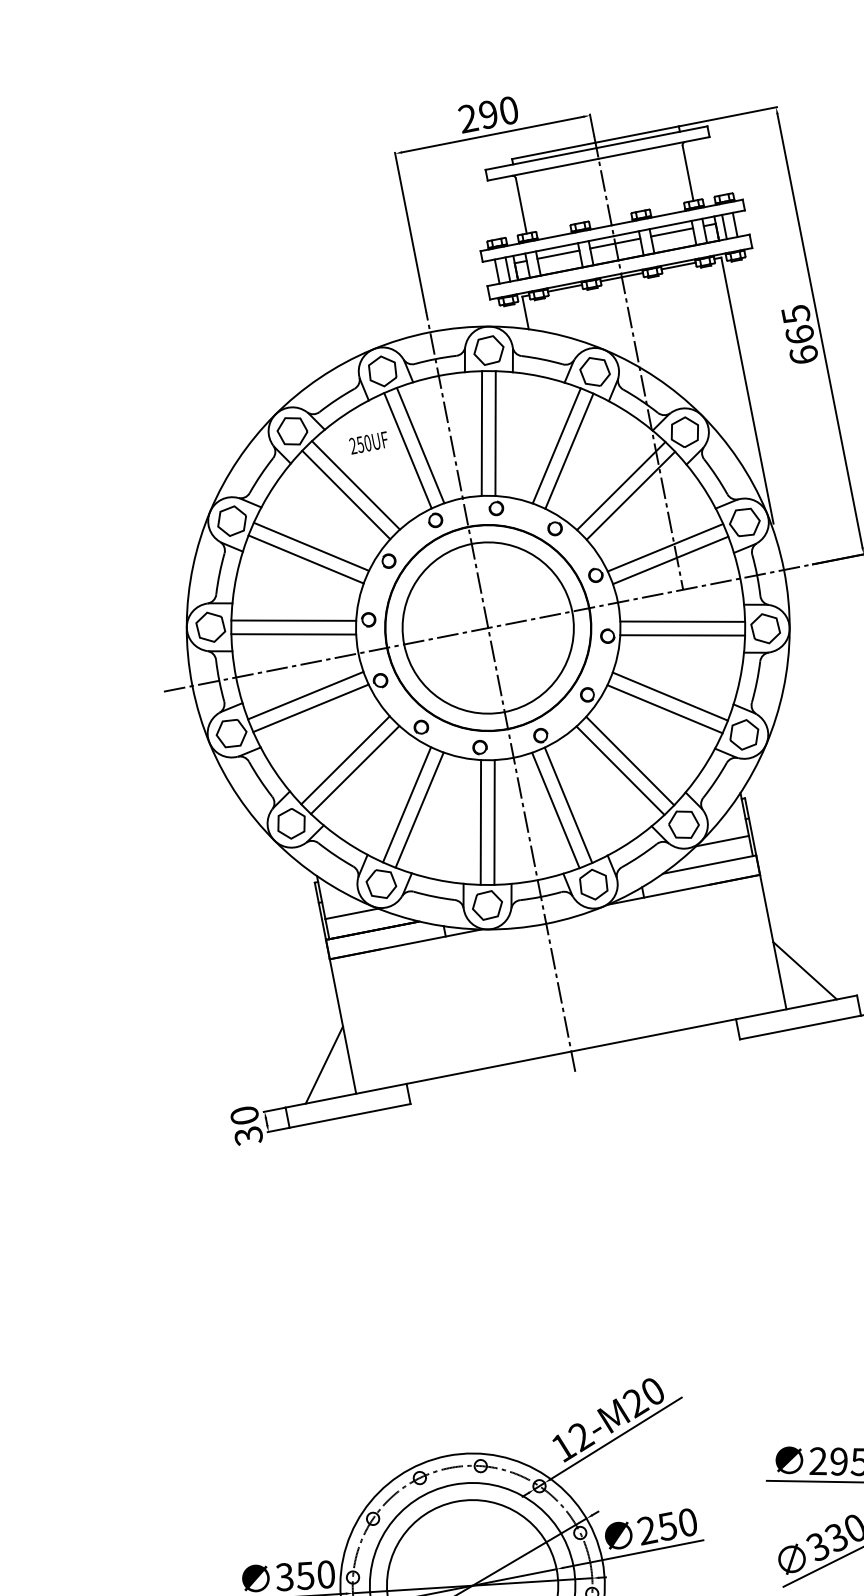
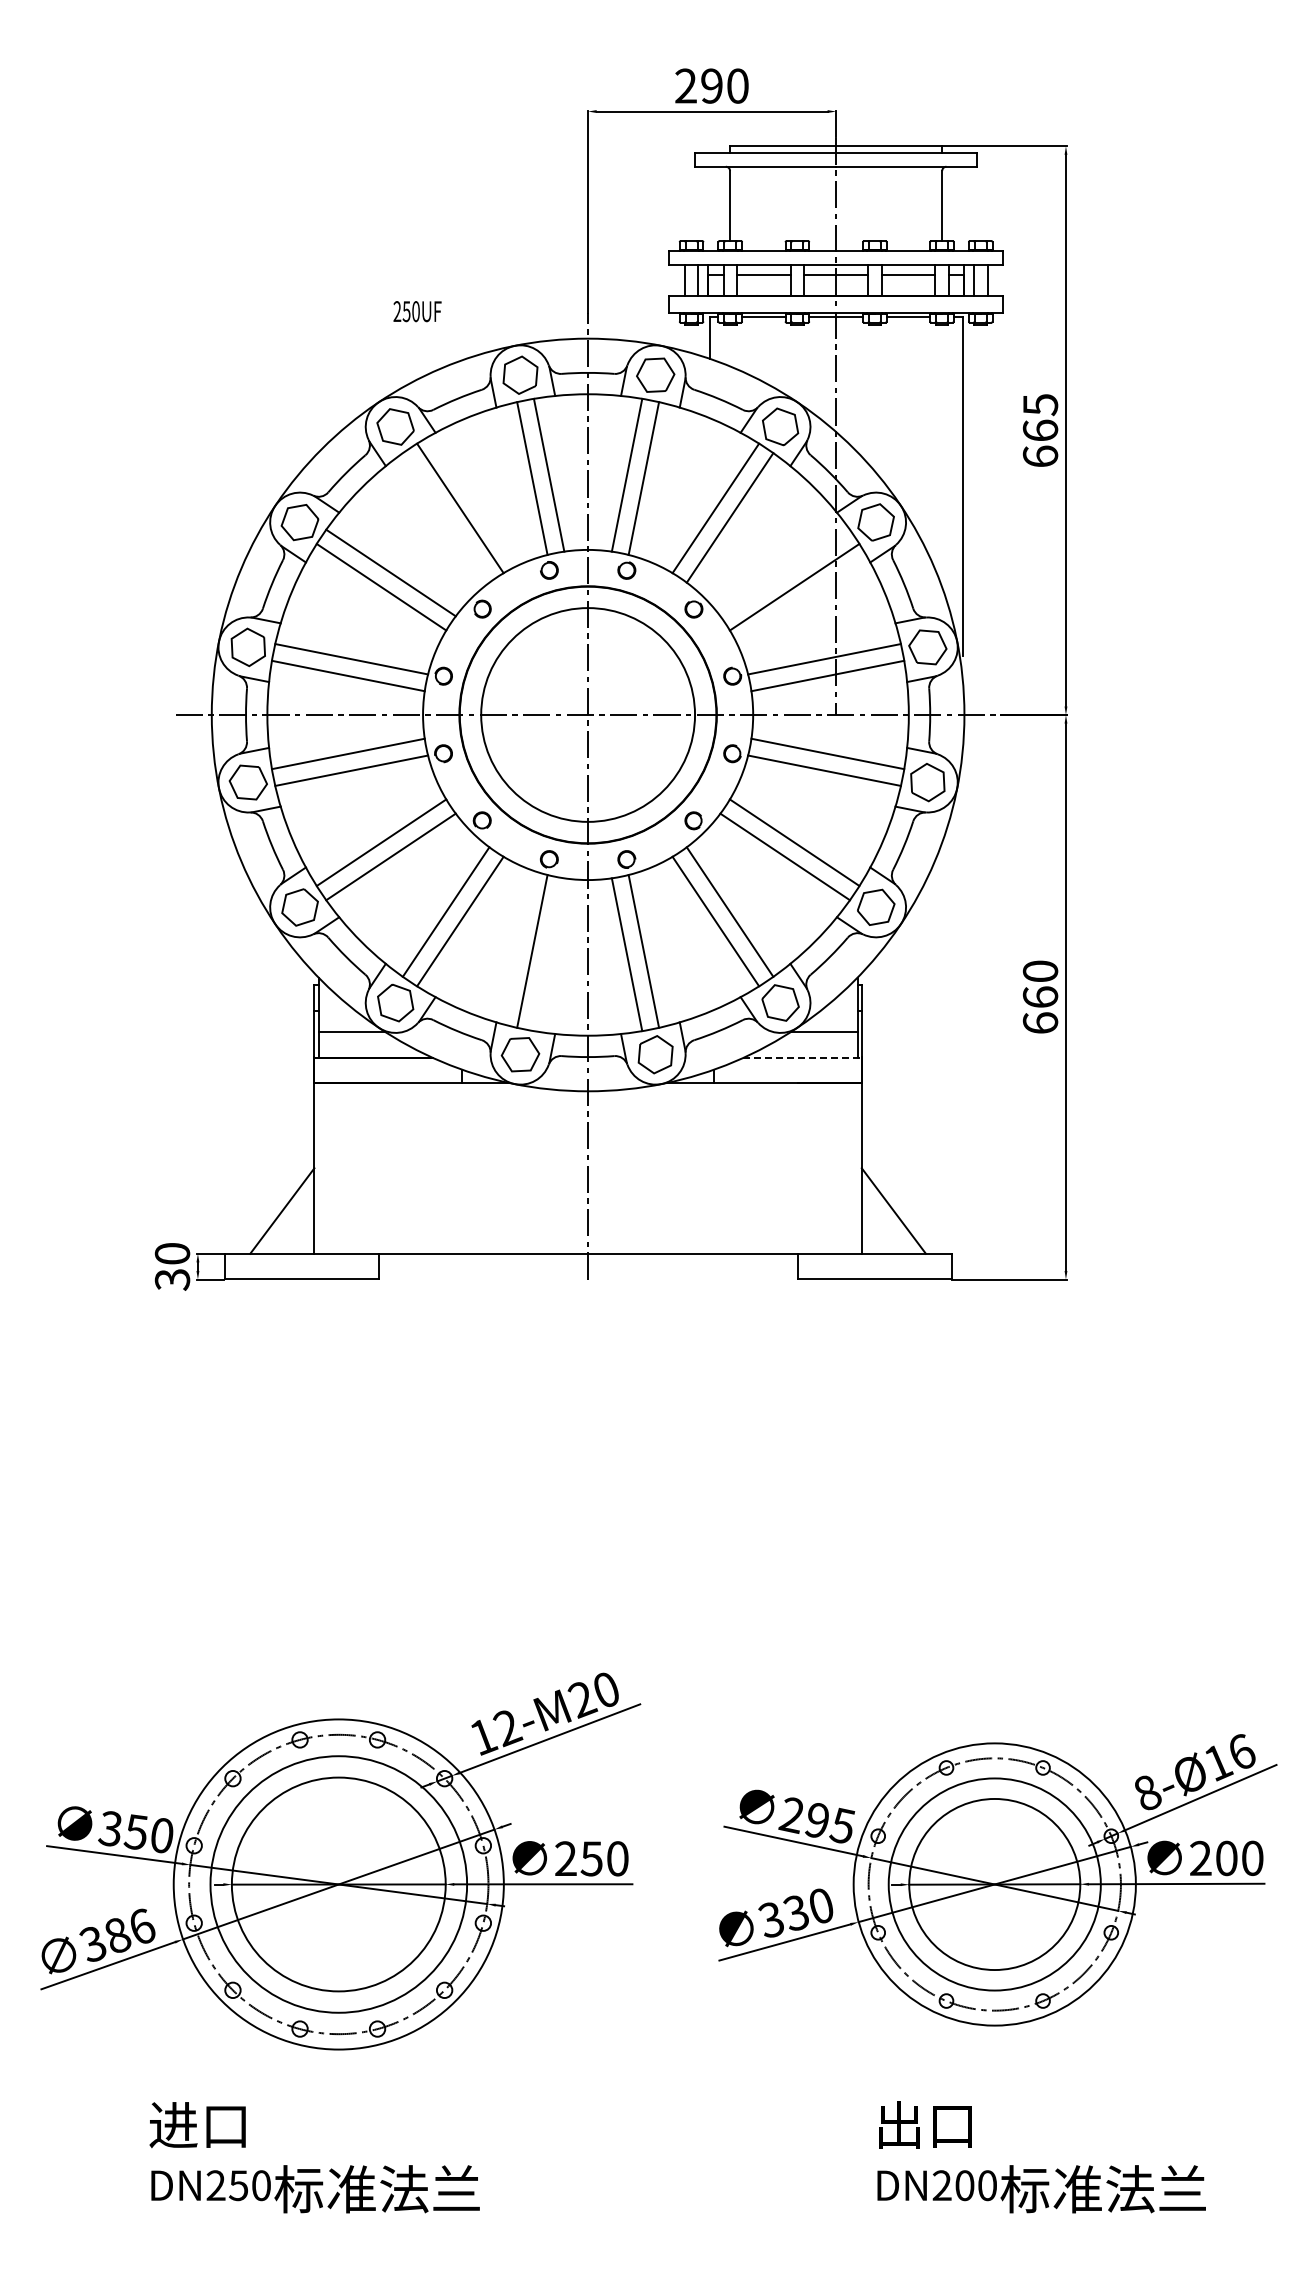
text: (368, 442) -> (417, 311), moved
line: (620, 485) -> (784, 572), removed
line: (345, 494) -> (445, 517), removed
line: (494, 822) -> (548, 954), removed
line: (709, 864) -> (802, 1058), solid -> dashed

